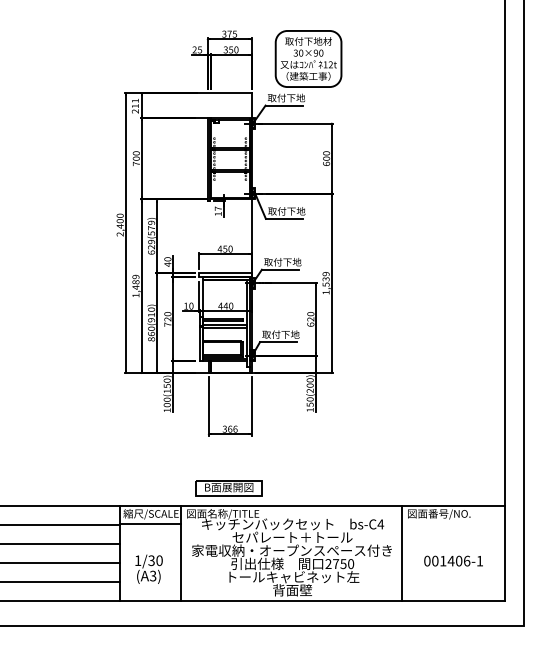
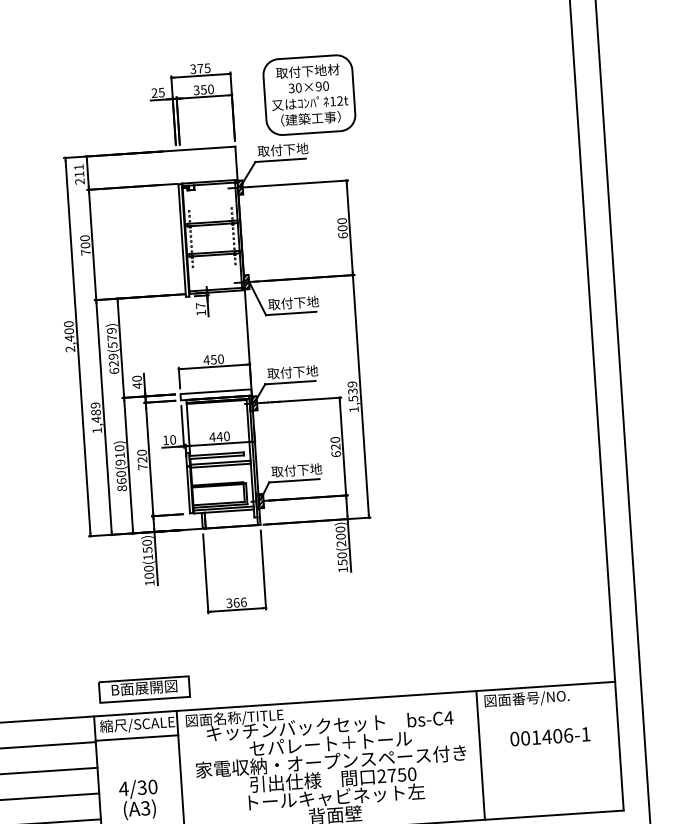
part: (228, 488) -> (143, 689), moved
text: (137, 560) -> (123, 788), 1/30 -> 4/30
text: (453, 560) -> (550, 735), moved

